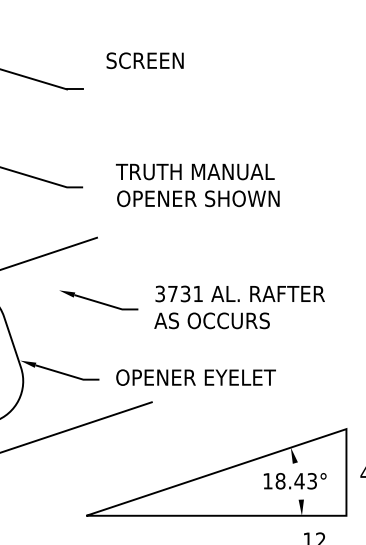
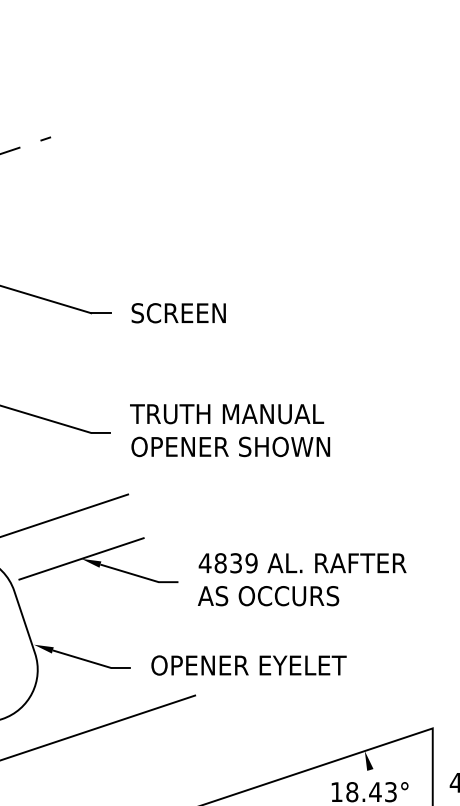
text: (144, 60) -> (178, 313), moved
text: (198, 185) -> (230, 430), moved
line: (59, 290) -> (81, 558), added
text: (178, 294) -> (227, 563), 3731 -> 4839

